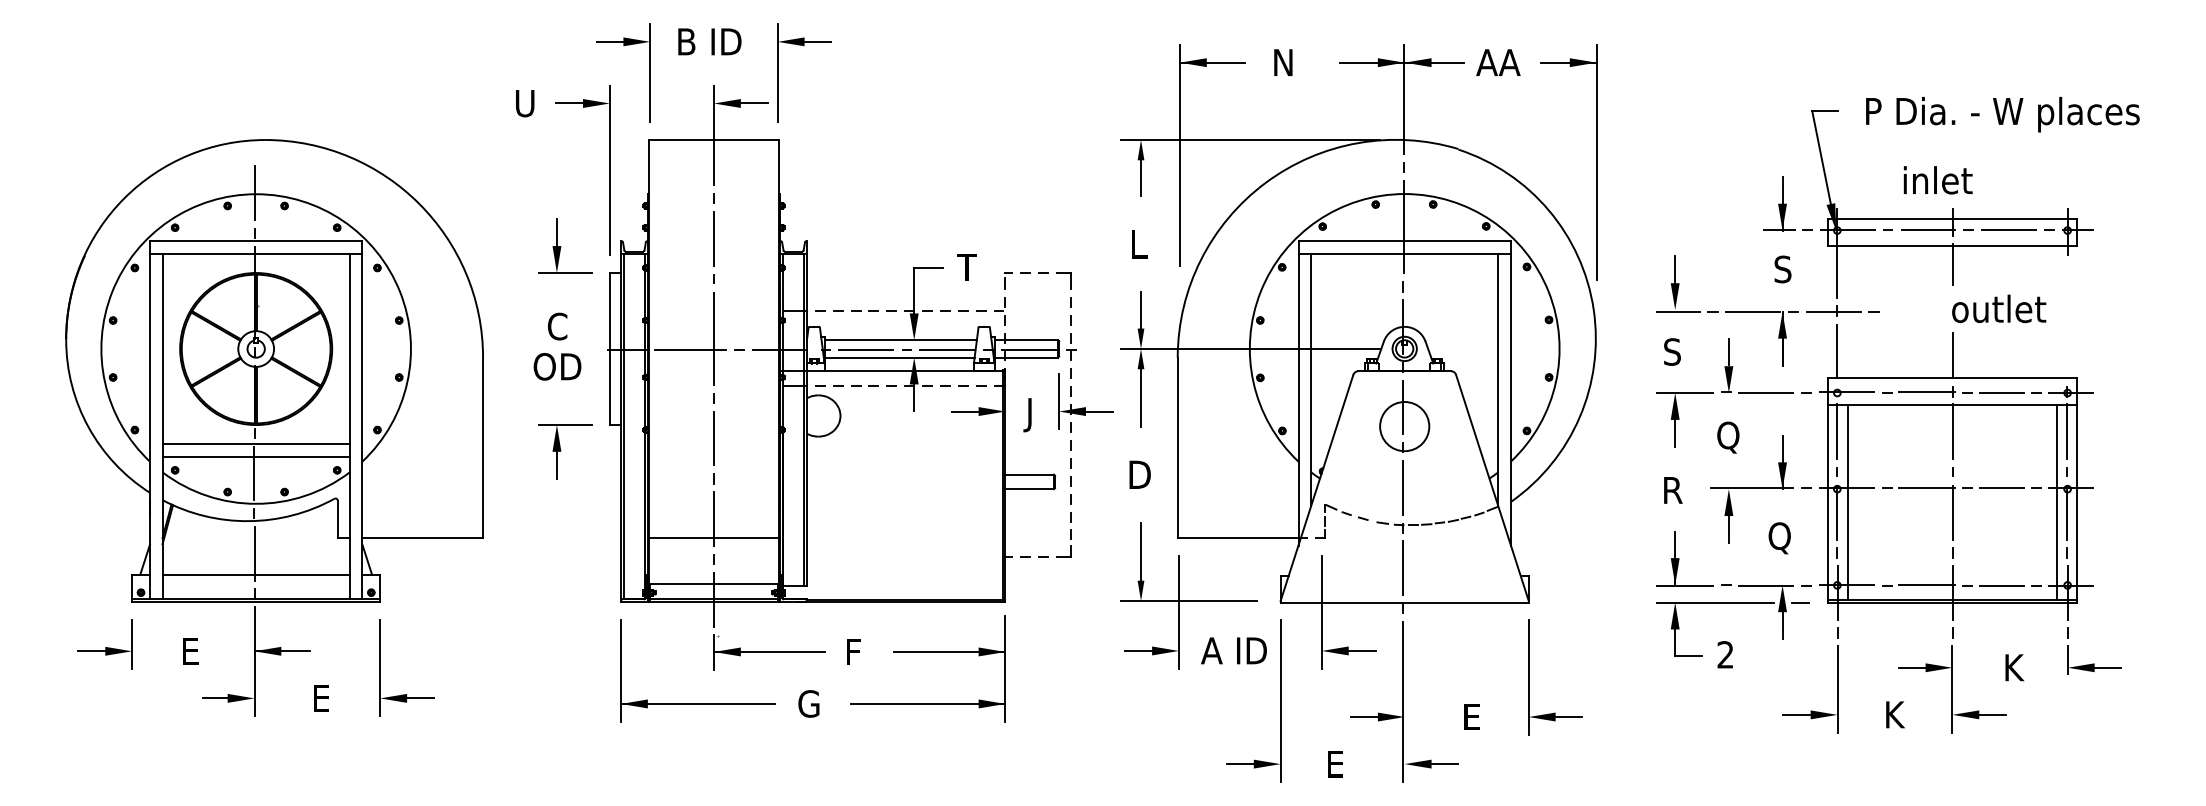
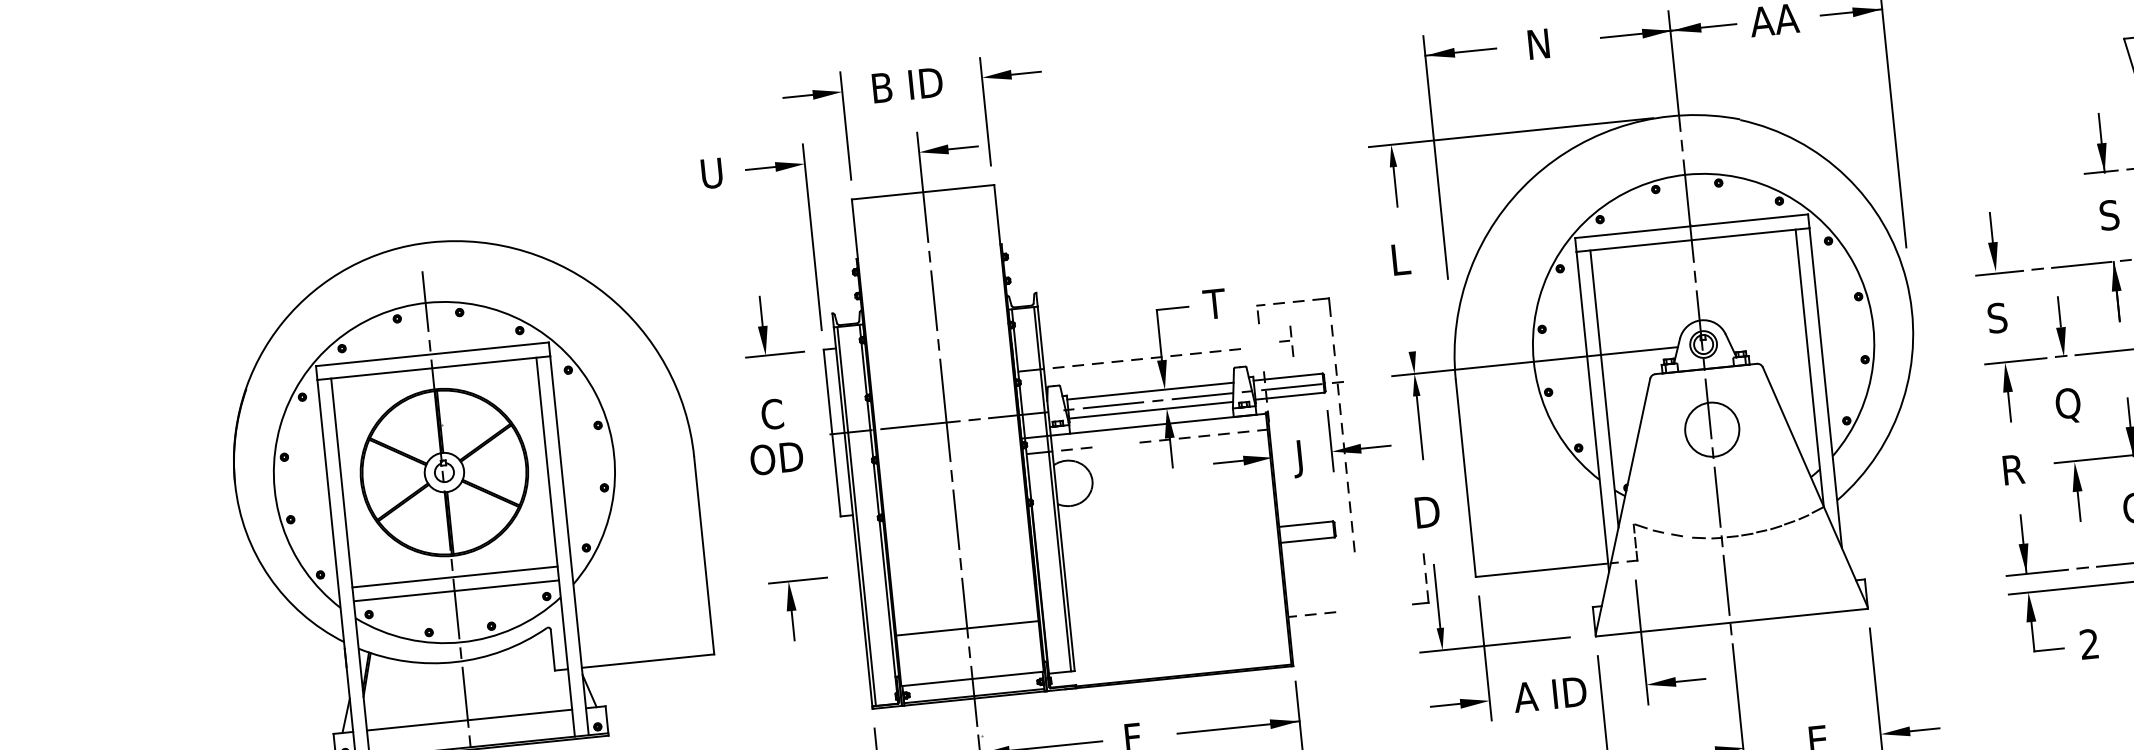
line: (1141, 310) -> (1410, 331), removed
part: (999, 311) -> (1285, 342), moved
line: (861, 385) -> (1112, 445), removed
part: (565, 451) -> (800, 609), moved
part: (1070, 534) -> (1425, 578), moved

